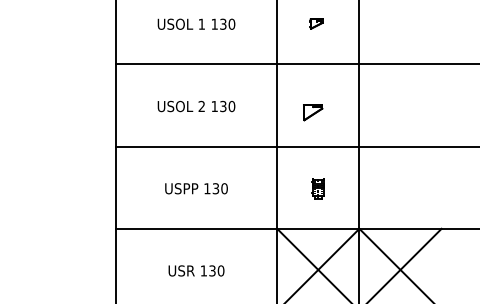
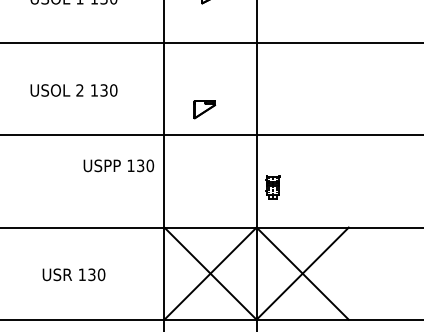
part: (313, 112) -> (205, 109), moved
text: (196, 188) -> (118, 165), moved
part: (317, 188) -> (272, 186), moved

